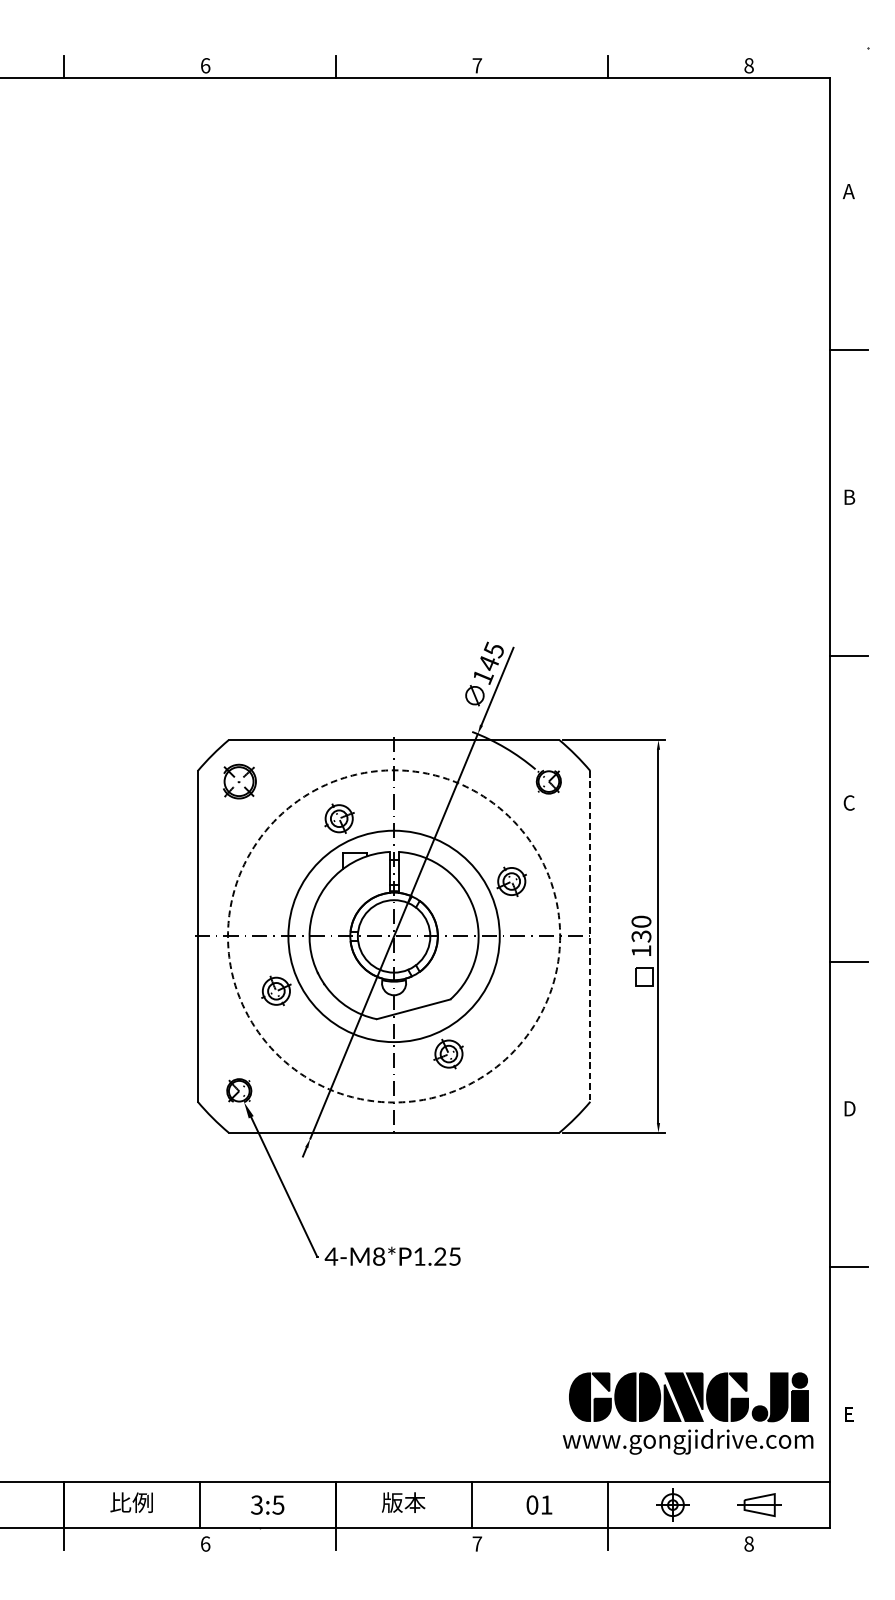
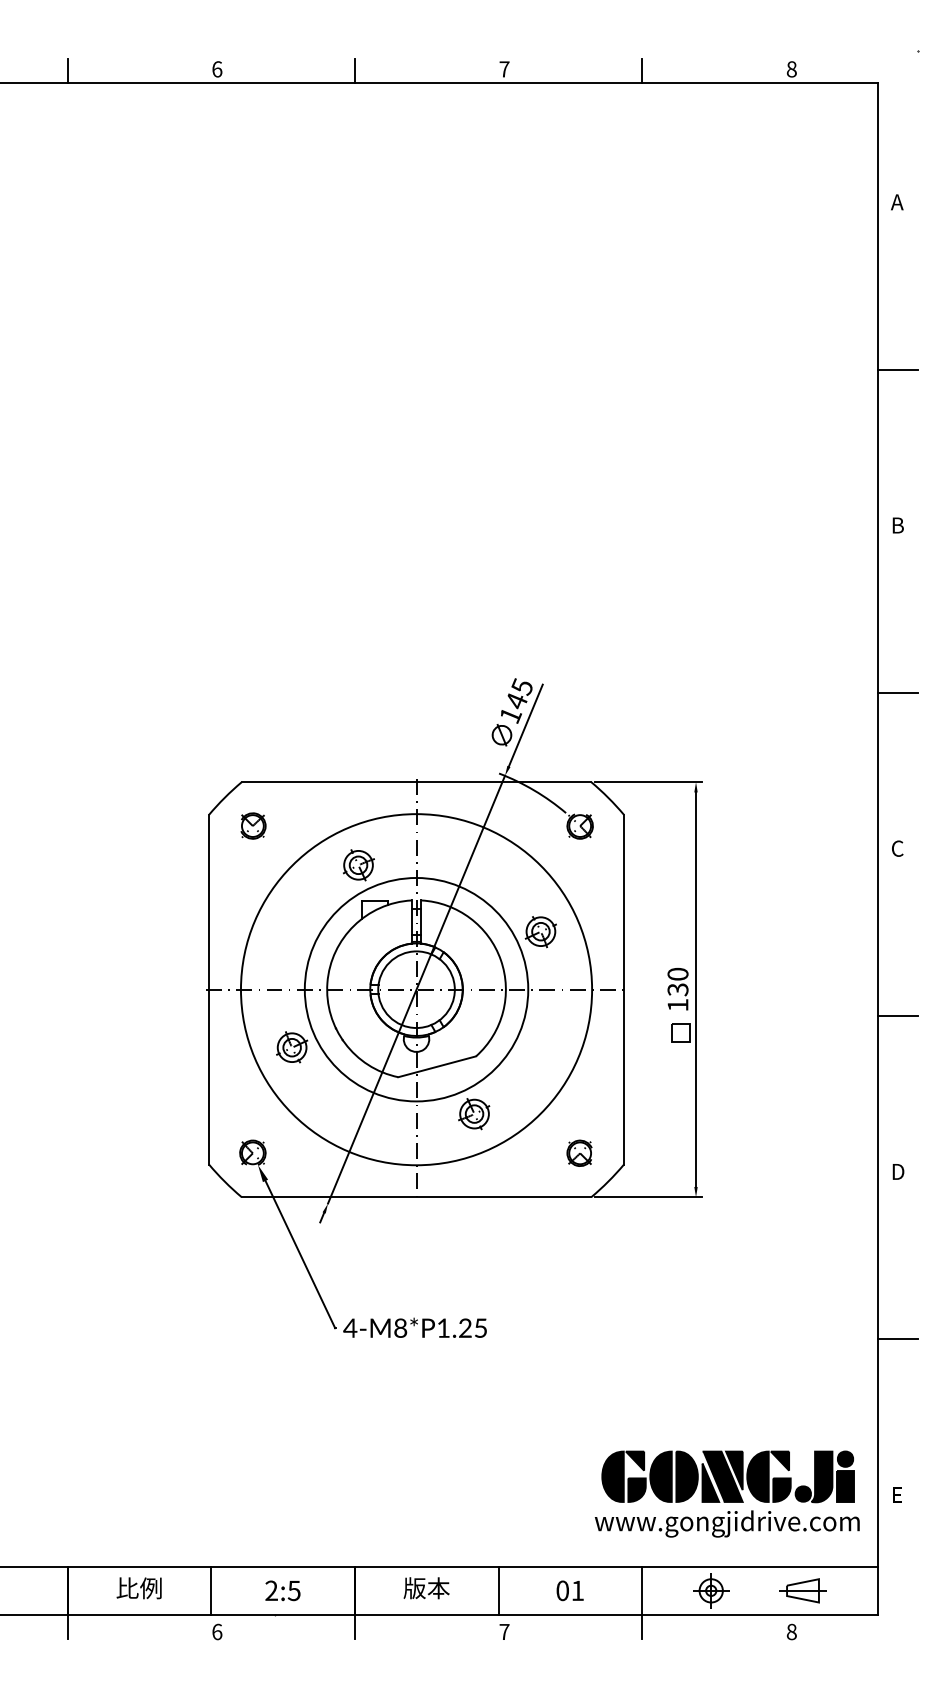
part: (239, 781) -> (253, 825), size x0.71
circle: (394, 936) -> (416, 989), dashed -> solid
line: (590, 936) -> (624, 989), dashed -> solid
part: (548, 1090) -> (579, 1152), added
text: (256, 1505) -> (271, 1591), 3:5 -> 2:5

